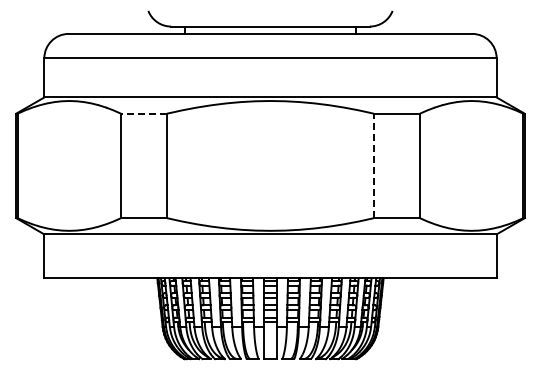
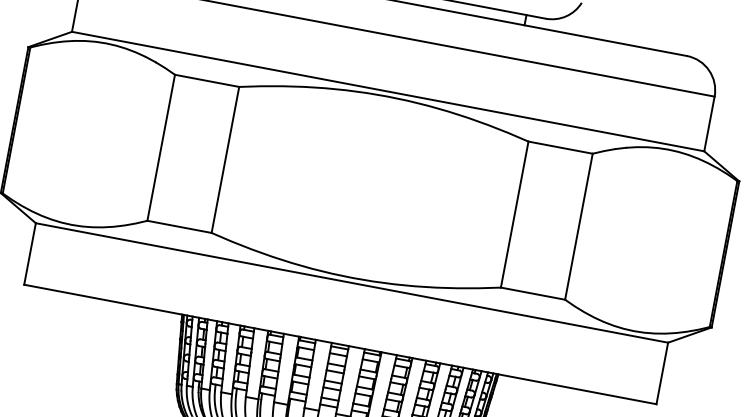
line: (144, 113) -> (207, 80), dashed -> solid
line: (373, 165) -> (514, 213), dashed -> solid

